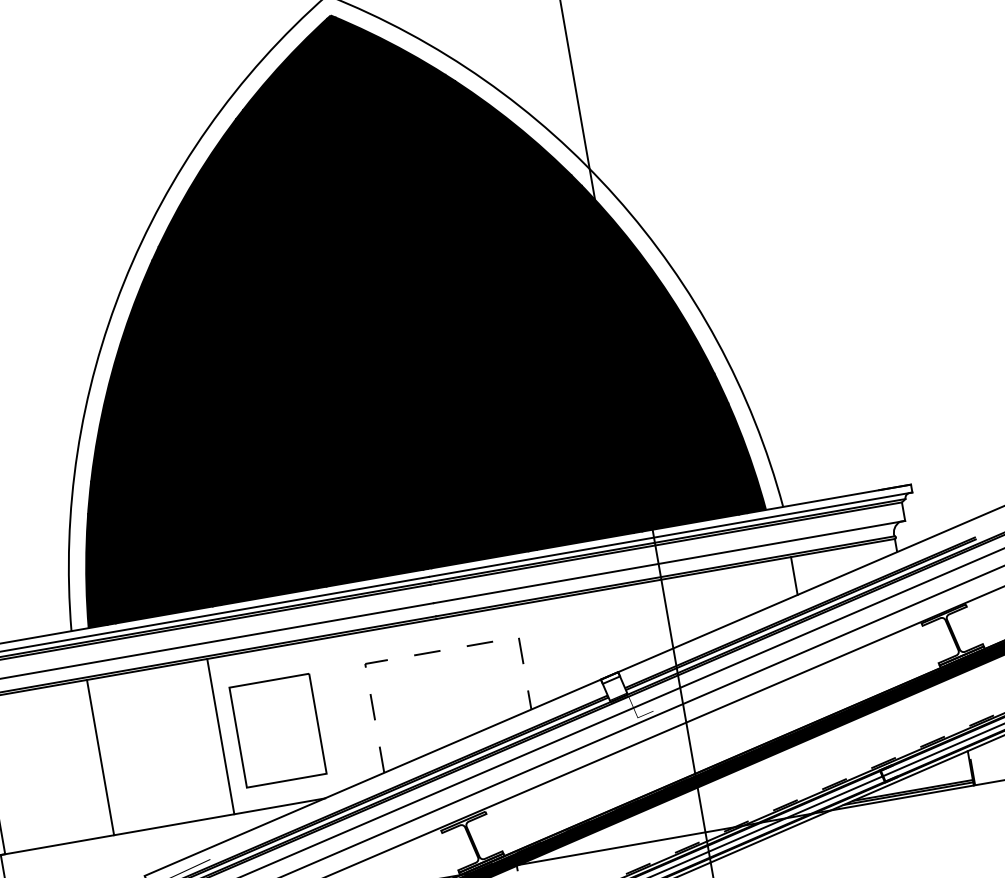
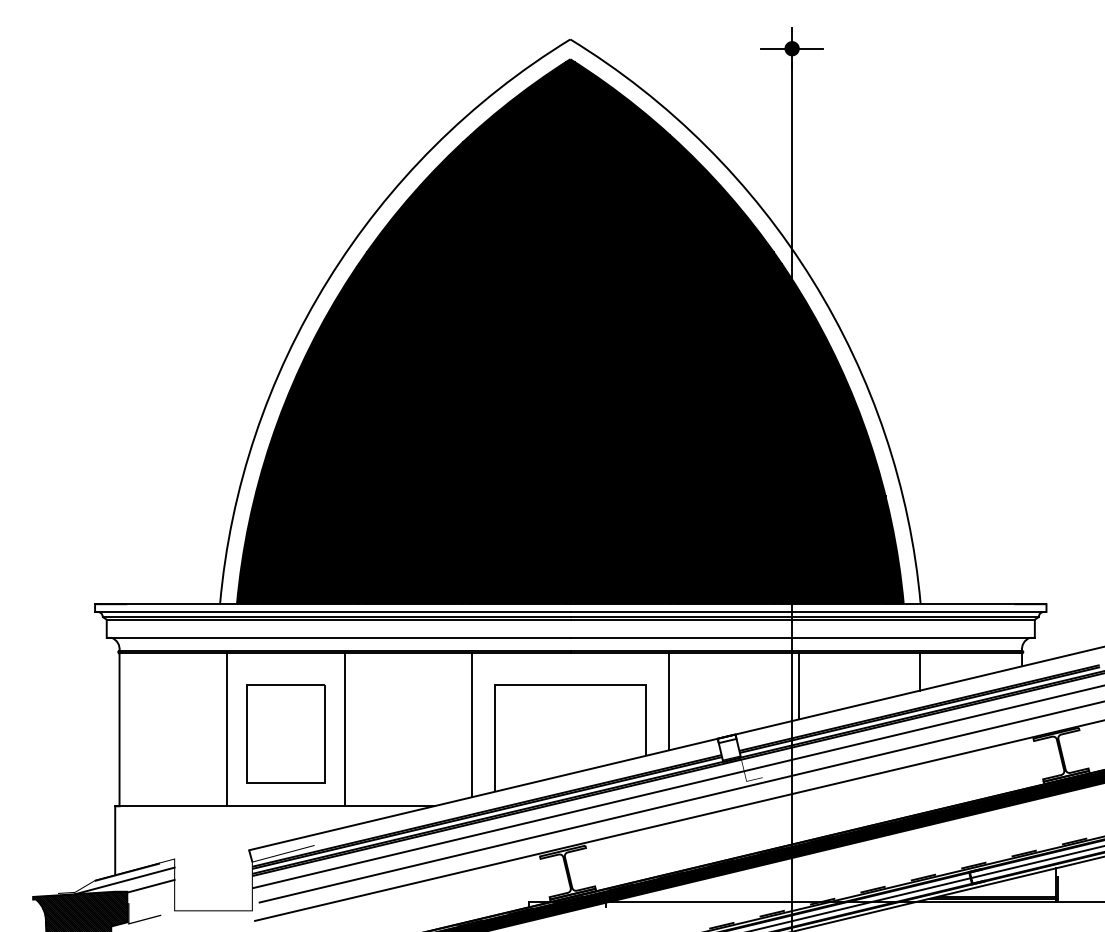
line: (673, 612) -> (798, 686), added
line: (545, 650) -> (669, 701), added
line: (423, 653) -> (552, 684), dashed -> solid
line: (349, 709) -> (472, 725), added
part: (277, 730) -> (285, 733), moved

